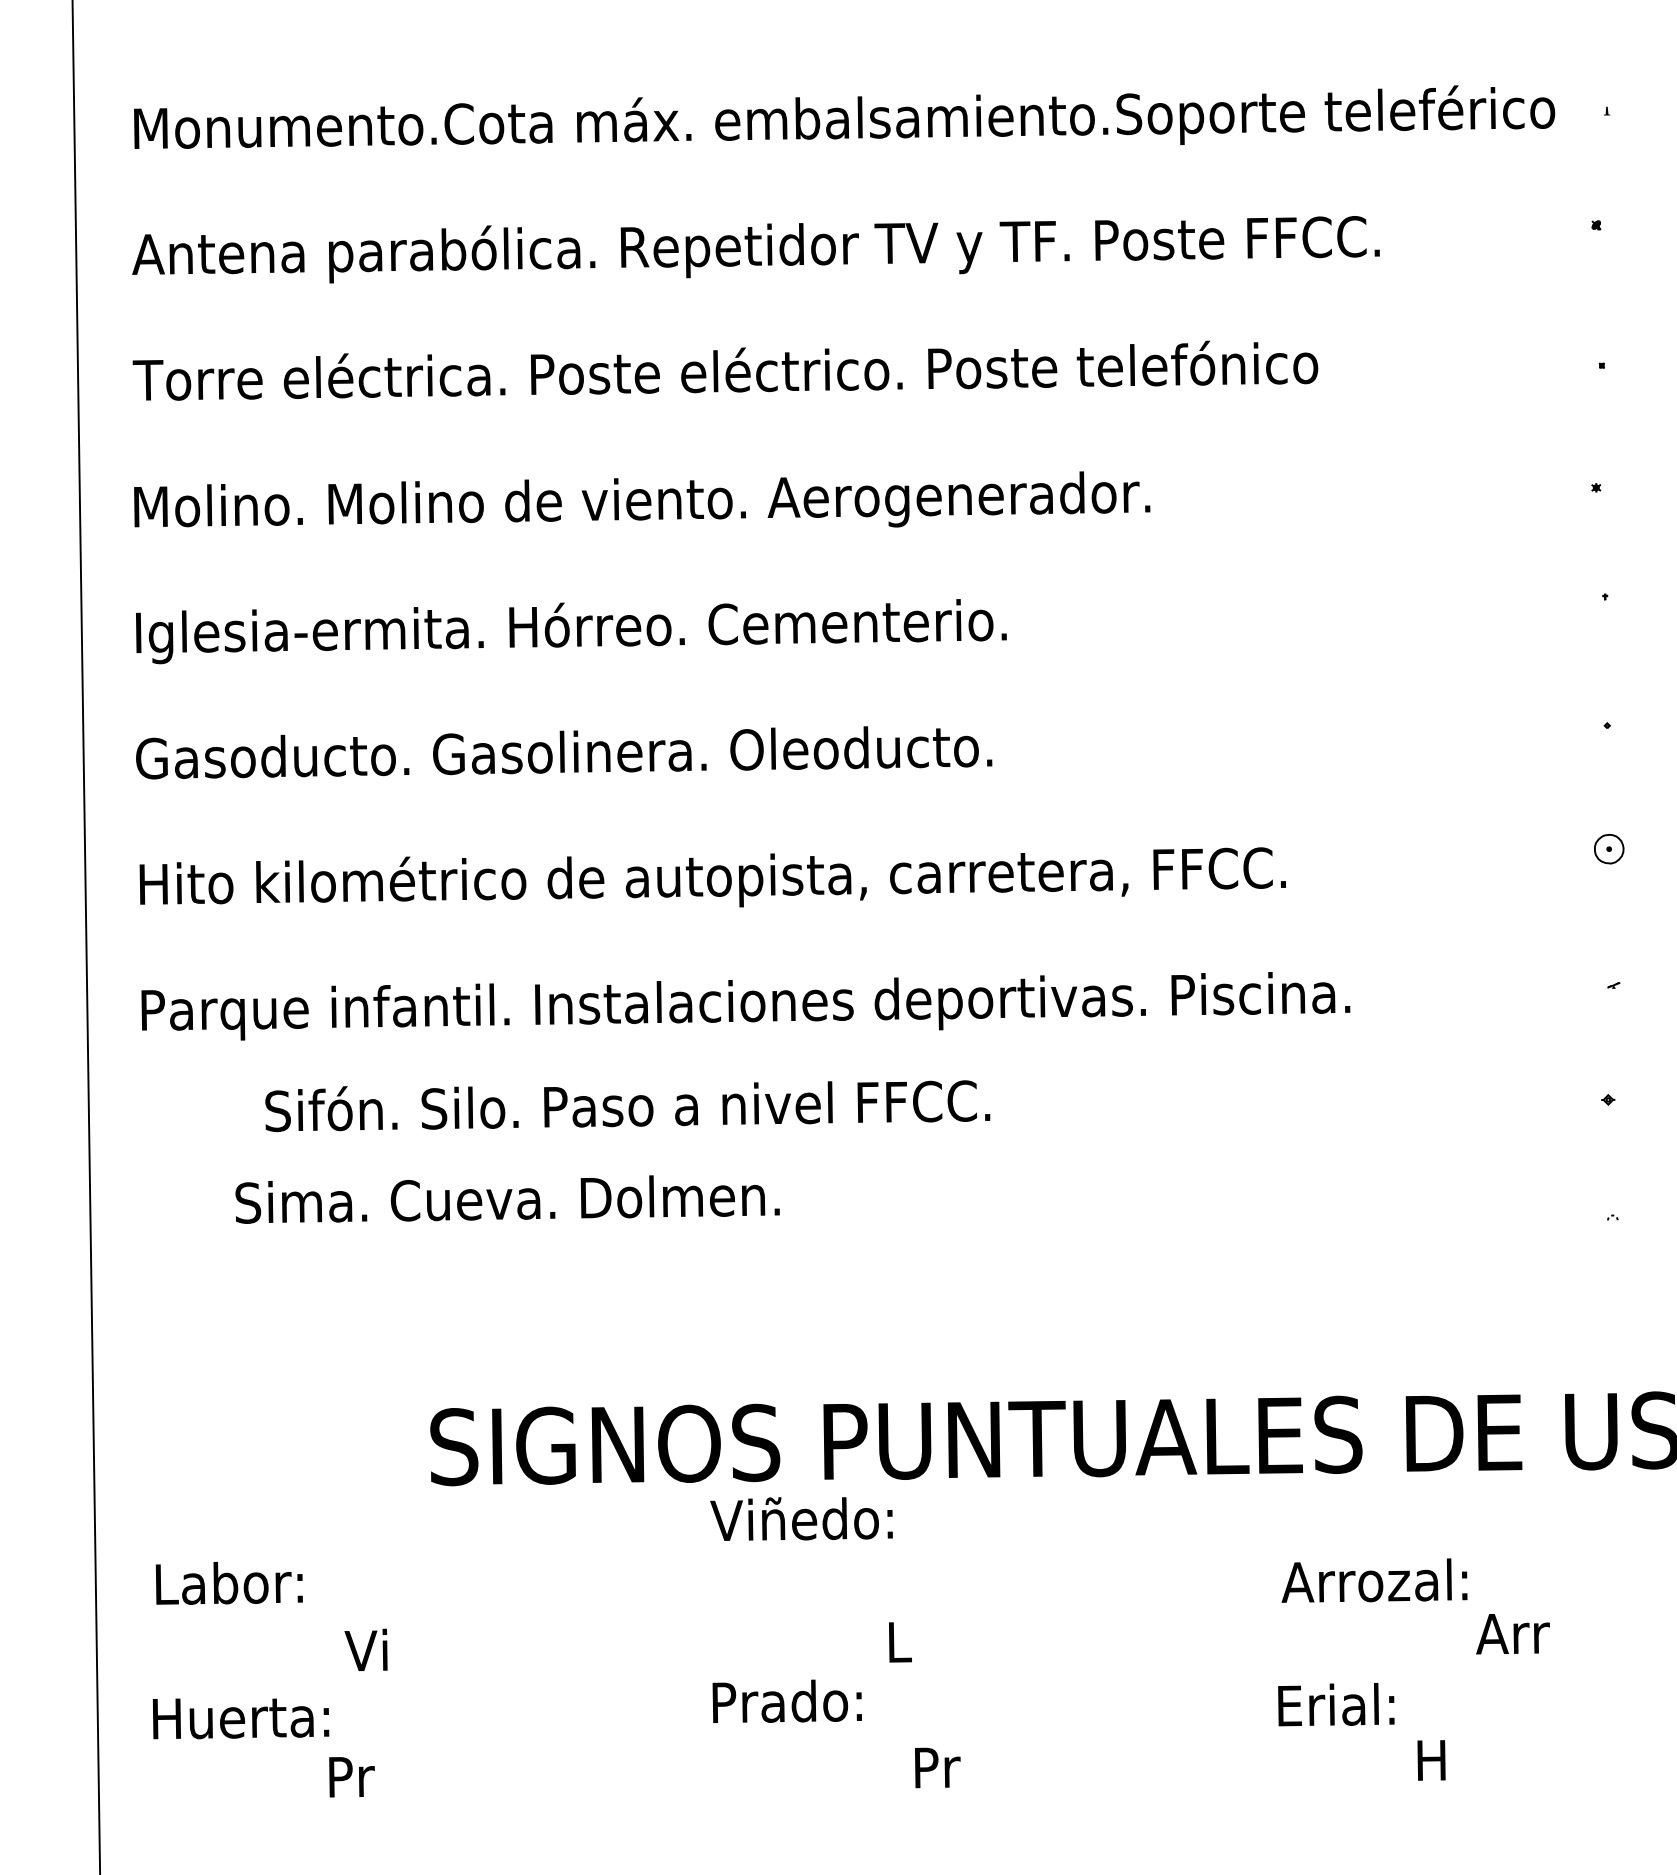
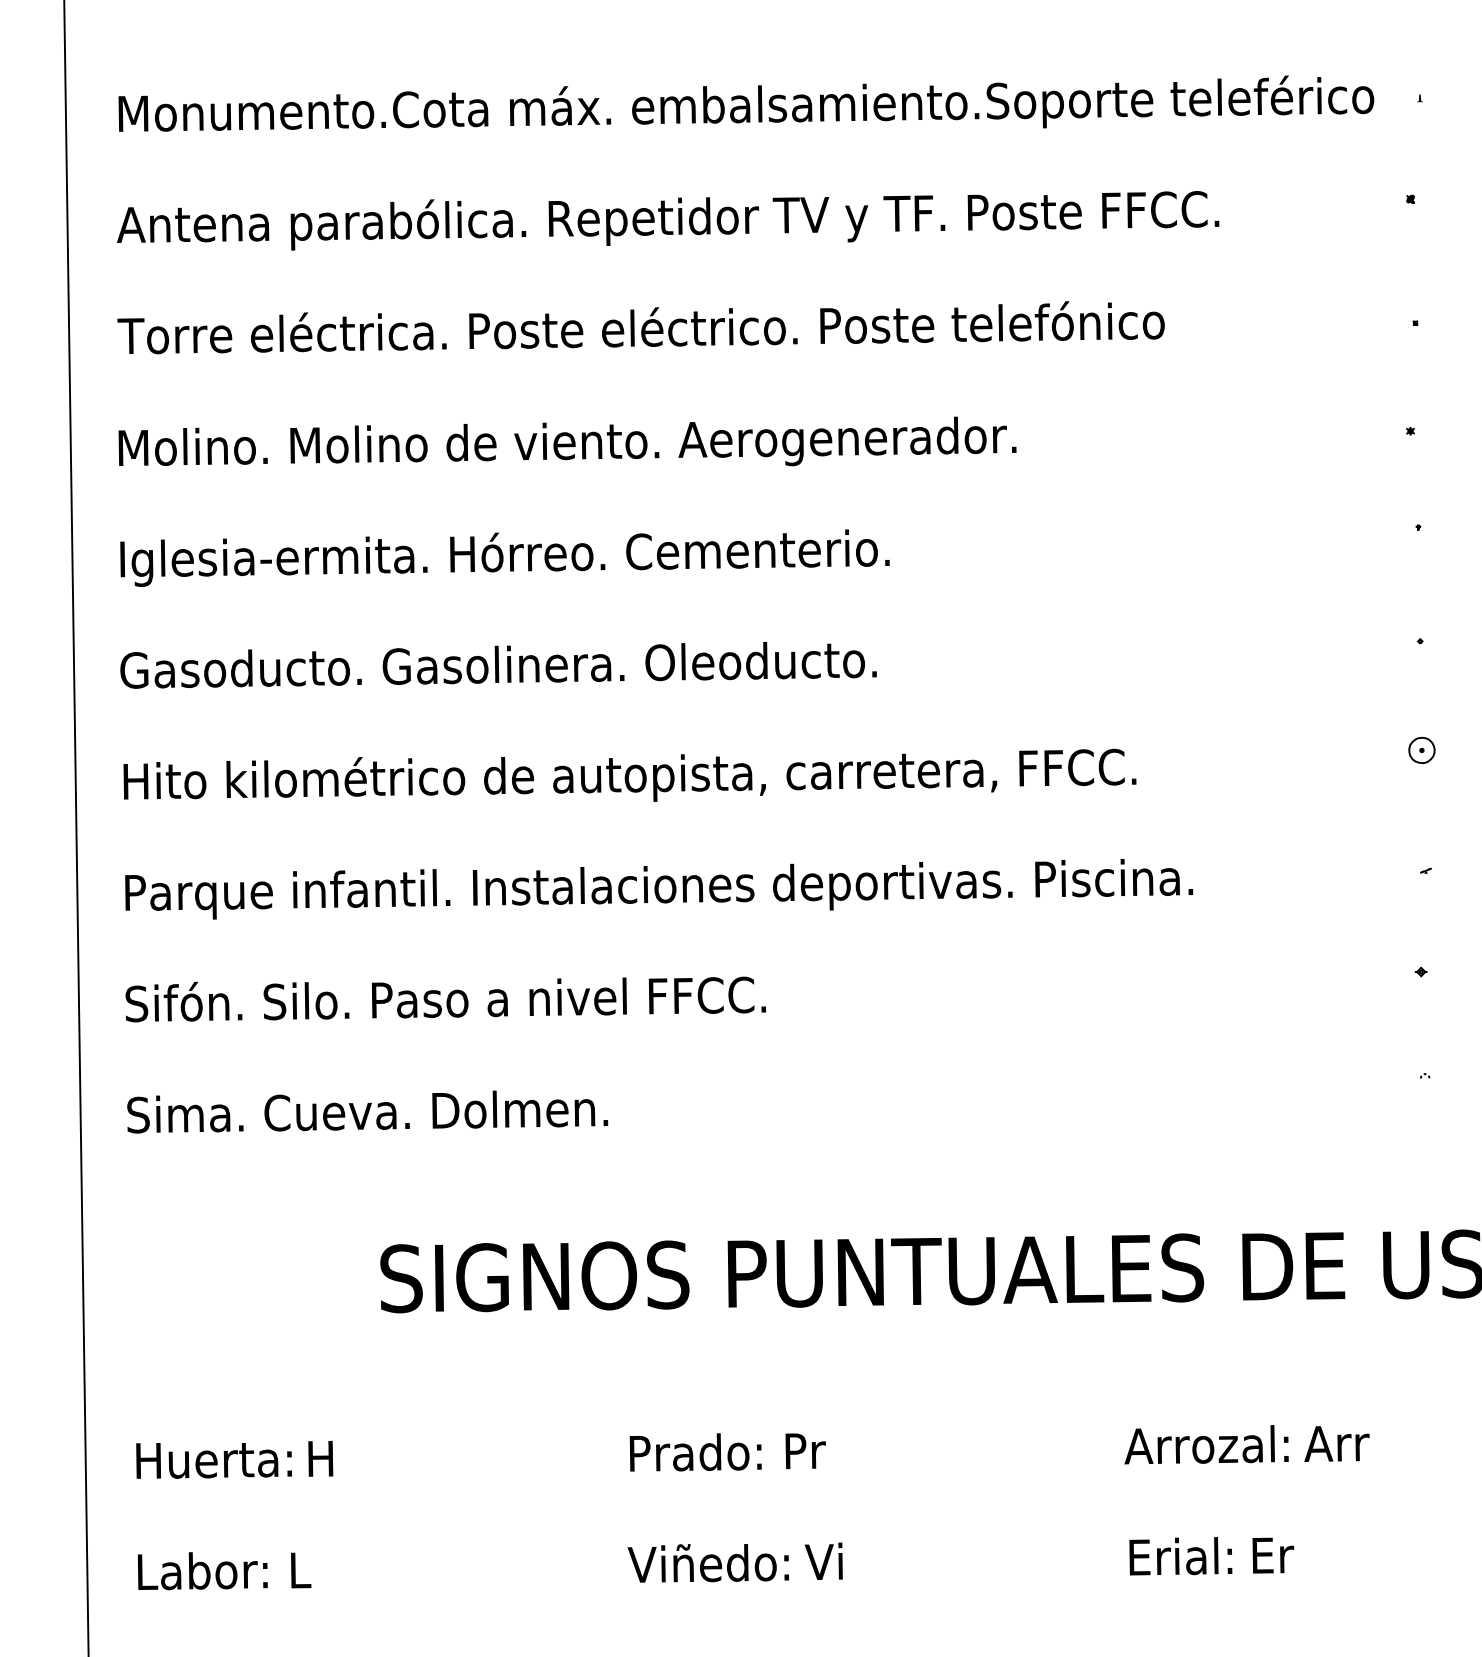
text: (627, 1106) -> (445, 999), moved
text: (507, 1198) -> (367, 1111), moved
text: (800, 1519) -> (707, 1563), moved
text: (1374, 1580) -> (1206, 1444), moved
text: (229, 1583) -> (202, 1571), moved
text: (913, 1642) -> (807, 1451), L -> Pr
text: (365, 1649) -> (323, 1457), Vi -> H
text: (787, 1701) -> (695, 1452), moved
text: (1335, 1704) -> (1180, 1556), moved
text: (240, 1718) -> (213, 1460), moved
text: (1443, 1760) -> (1275, 1555), H -> Er
text: (935, 1767) -> (826, 1561), Pr -> Vi
text: (354, 1777) -> (313, 1570), Pr -> L

